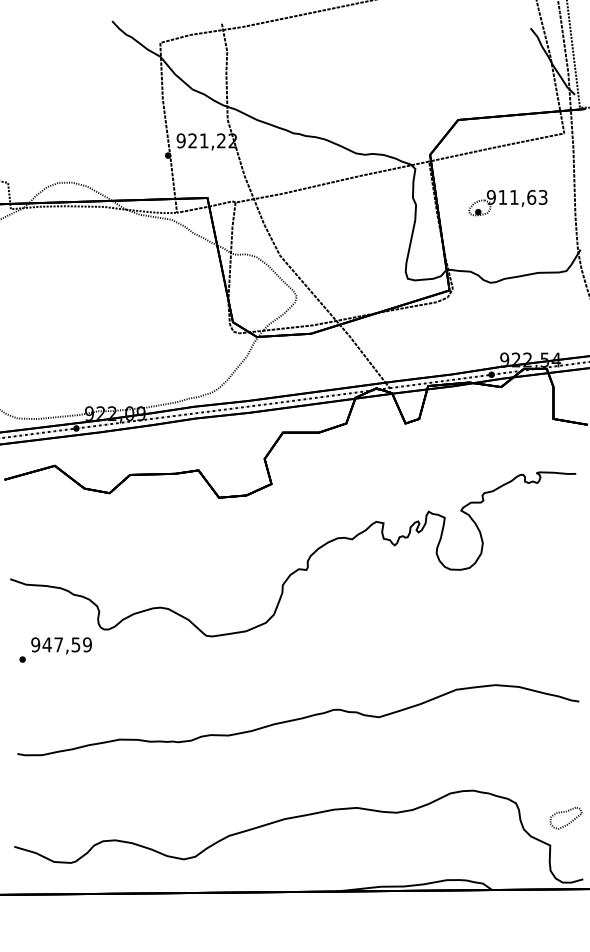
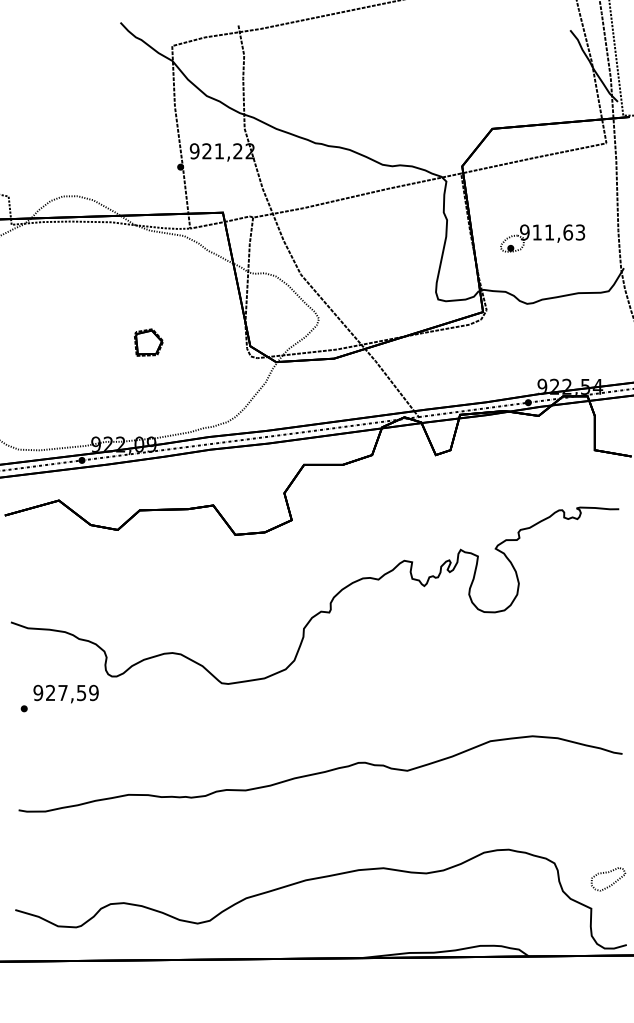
part: (507, 203) -> (542, 239), moved
part: (138, 318) -> (148, 342), added
text: (46, 644) -> (49, 692), 947,59 -> 927,59

